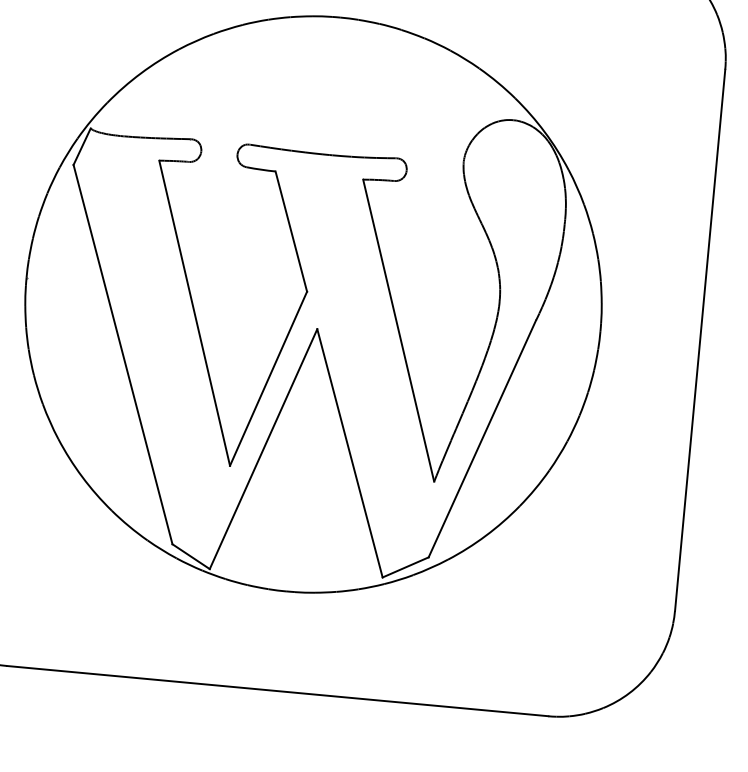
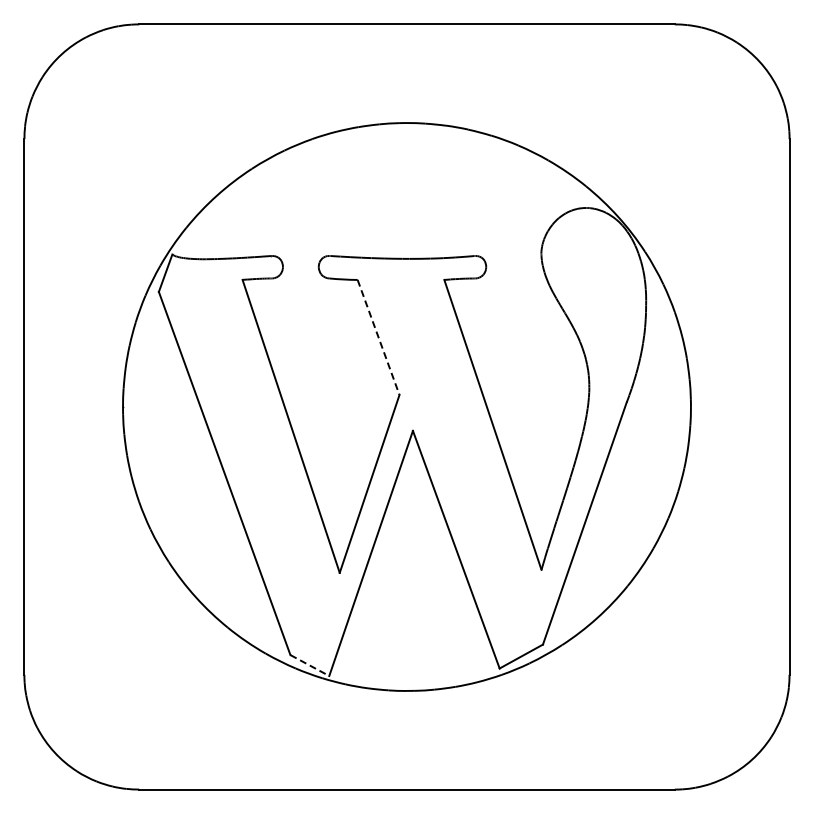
line: (291, 231) -> (378, 337), solid -> dashed
line: (191, 556) -> (310, 665), solid -> dashed

